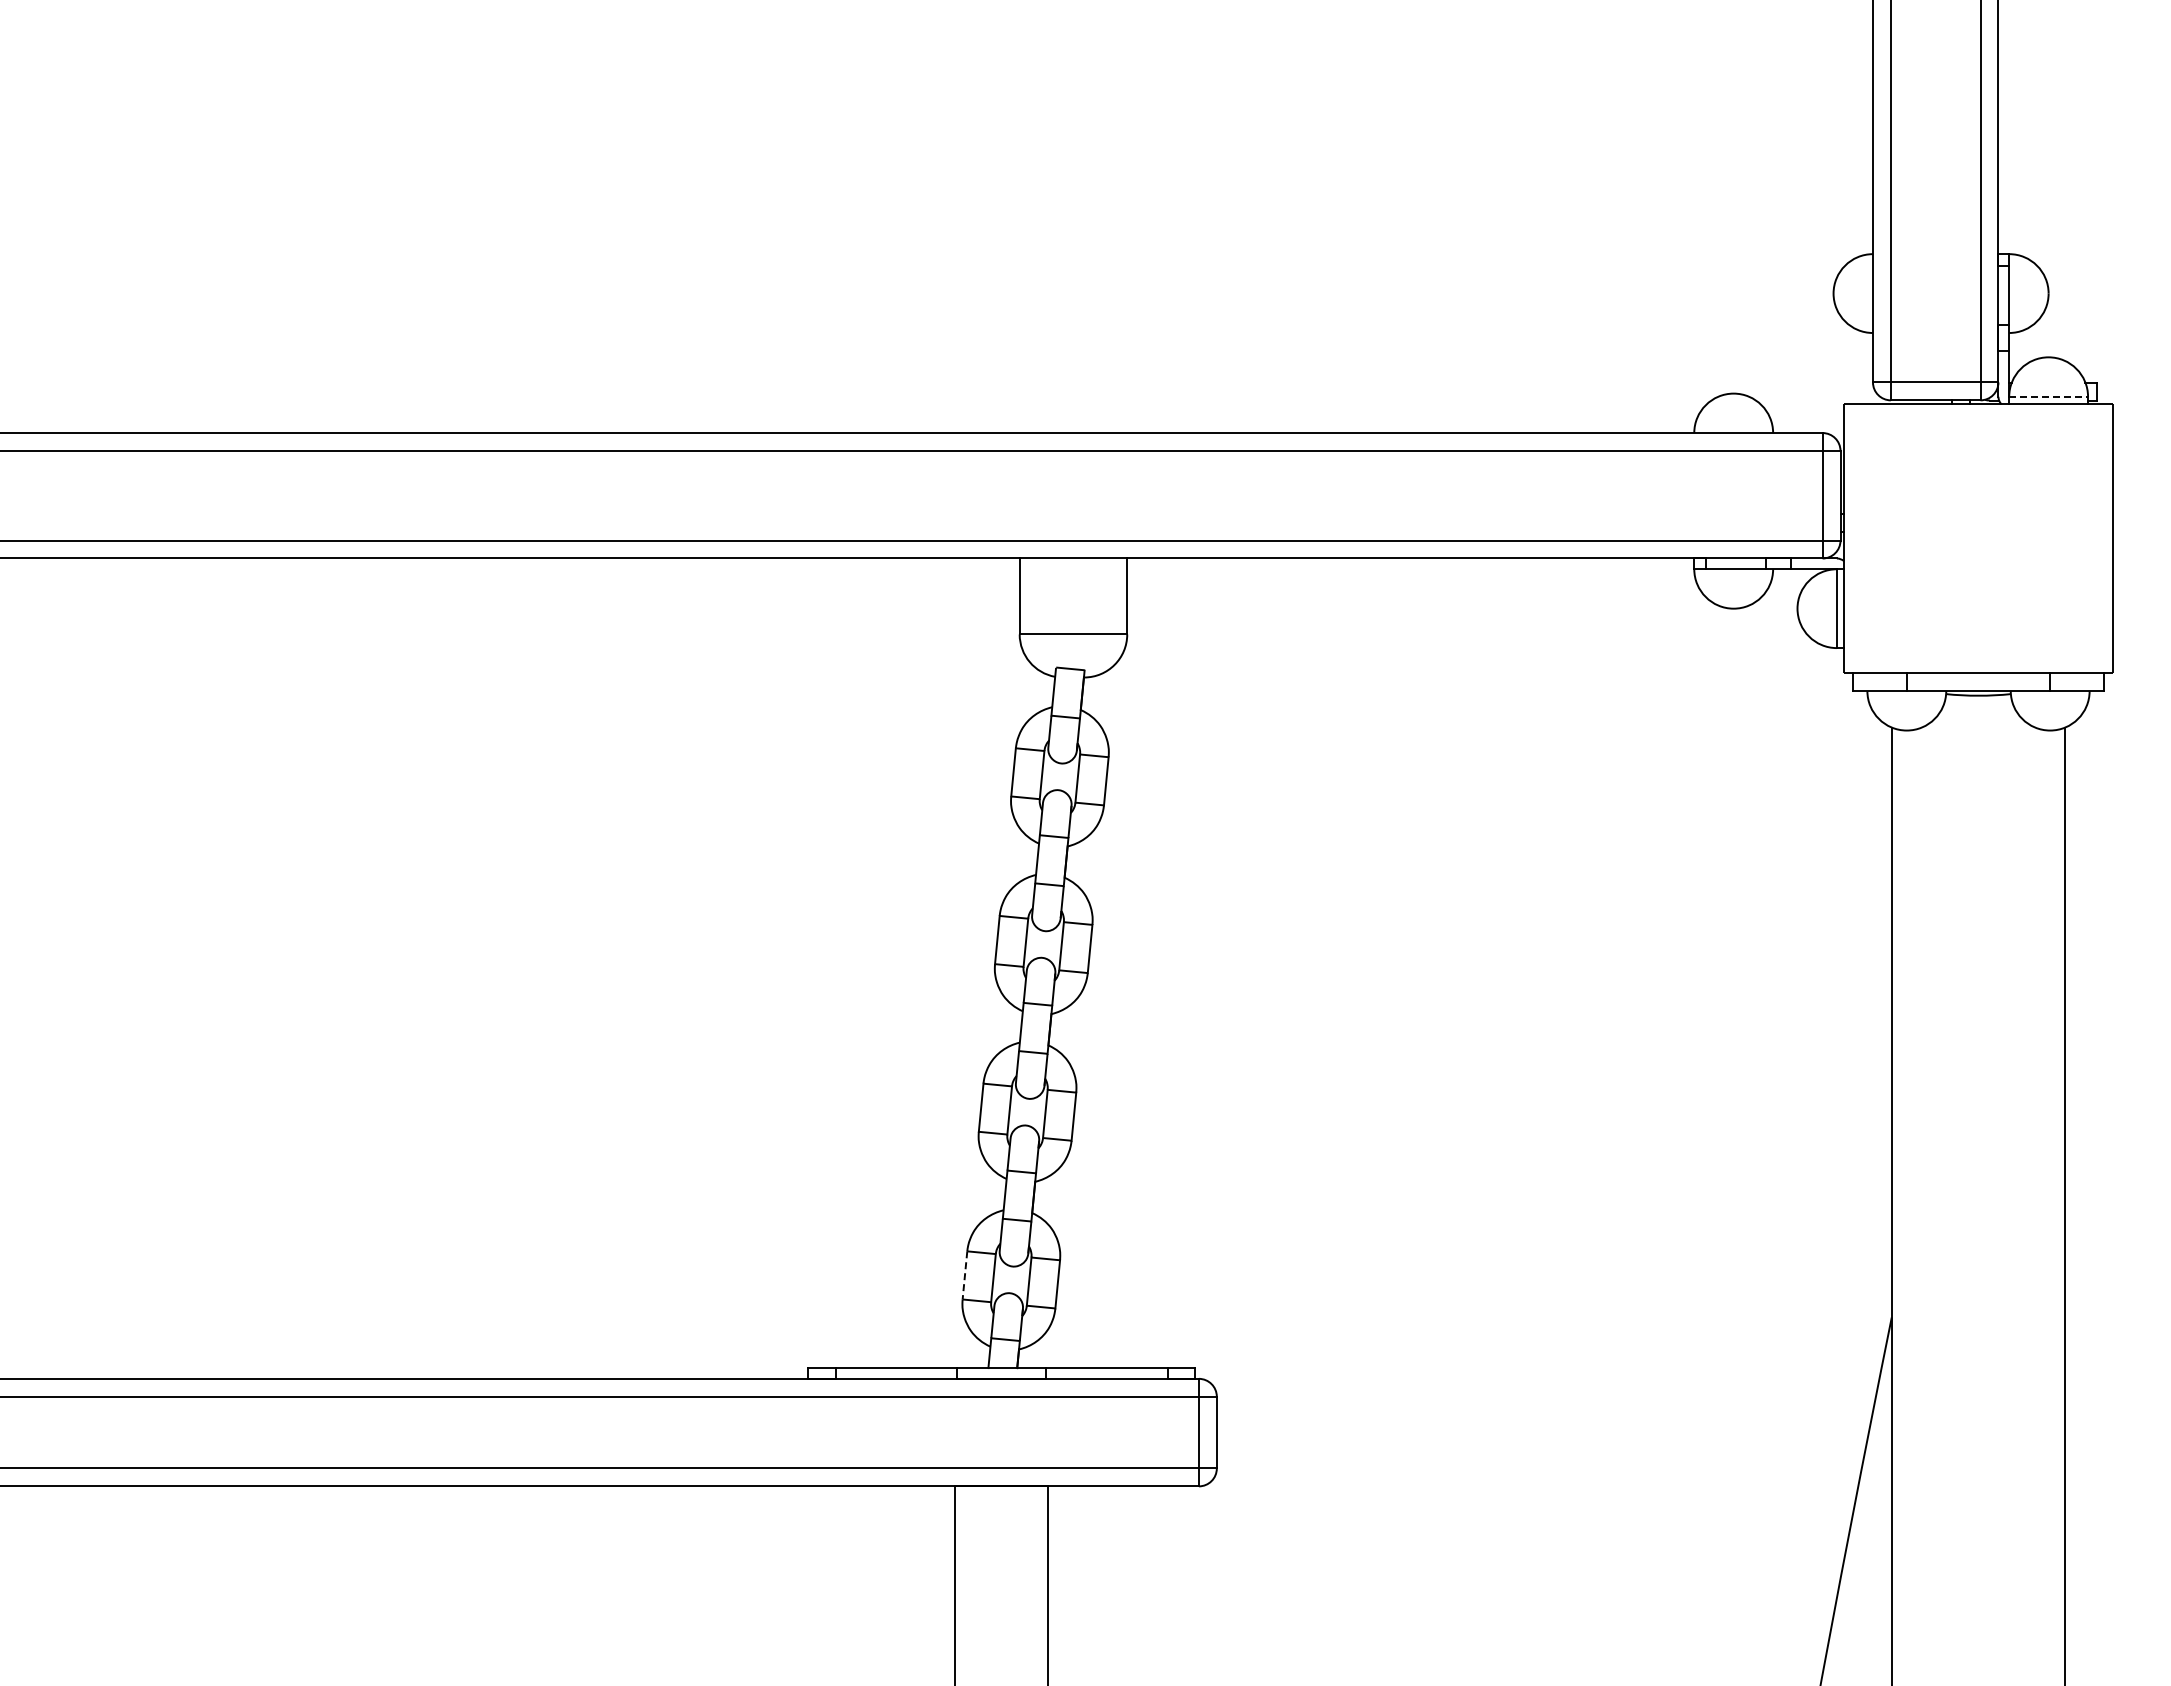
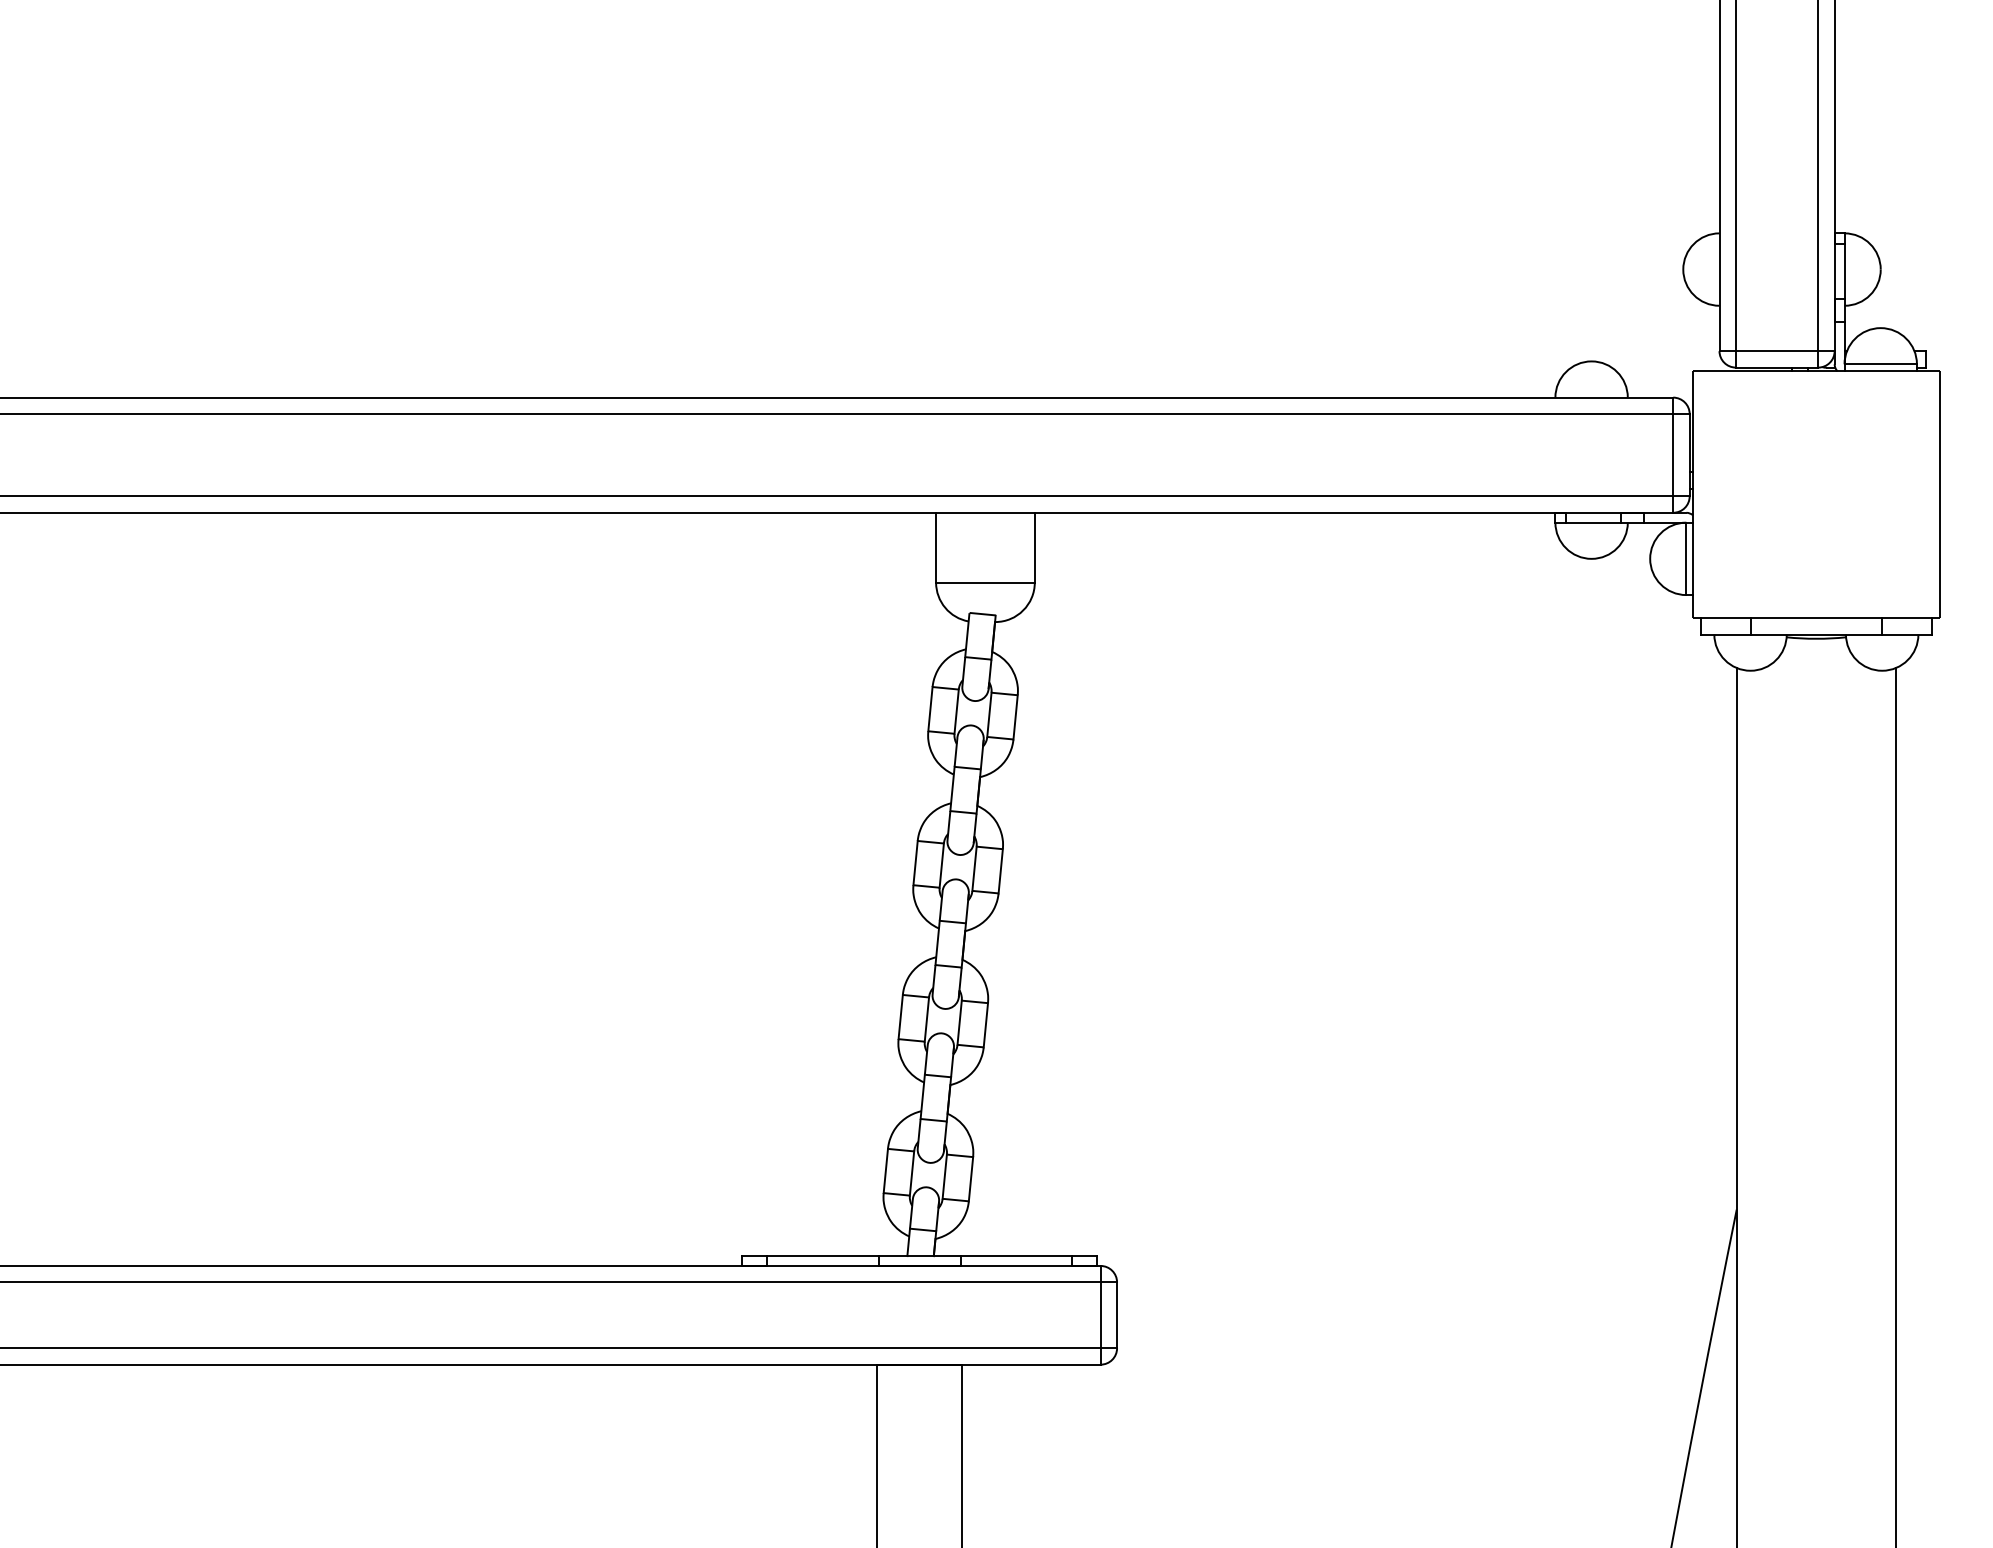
line: (2049, 396) -> (1881, 364), dashed -> solid
line: (964, 1275) -> (885, 1171), dashed -> solid

